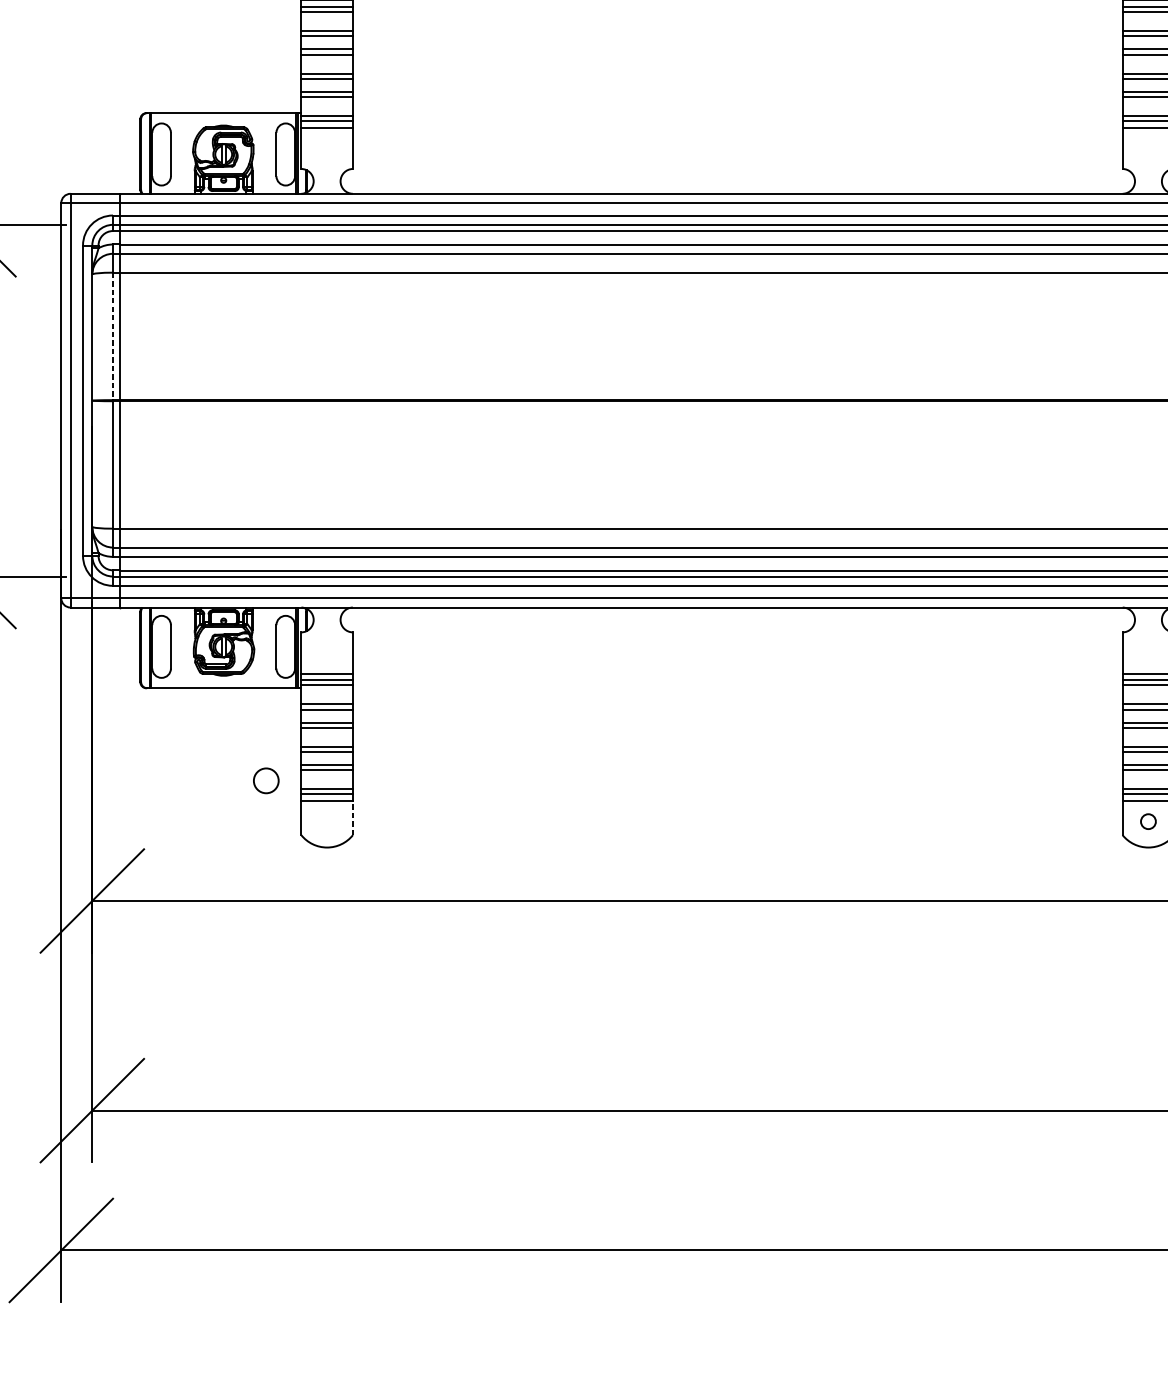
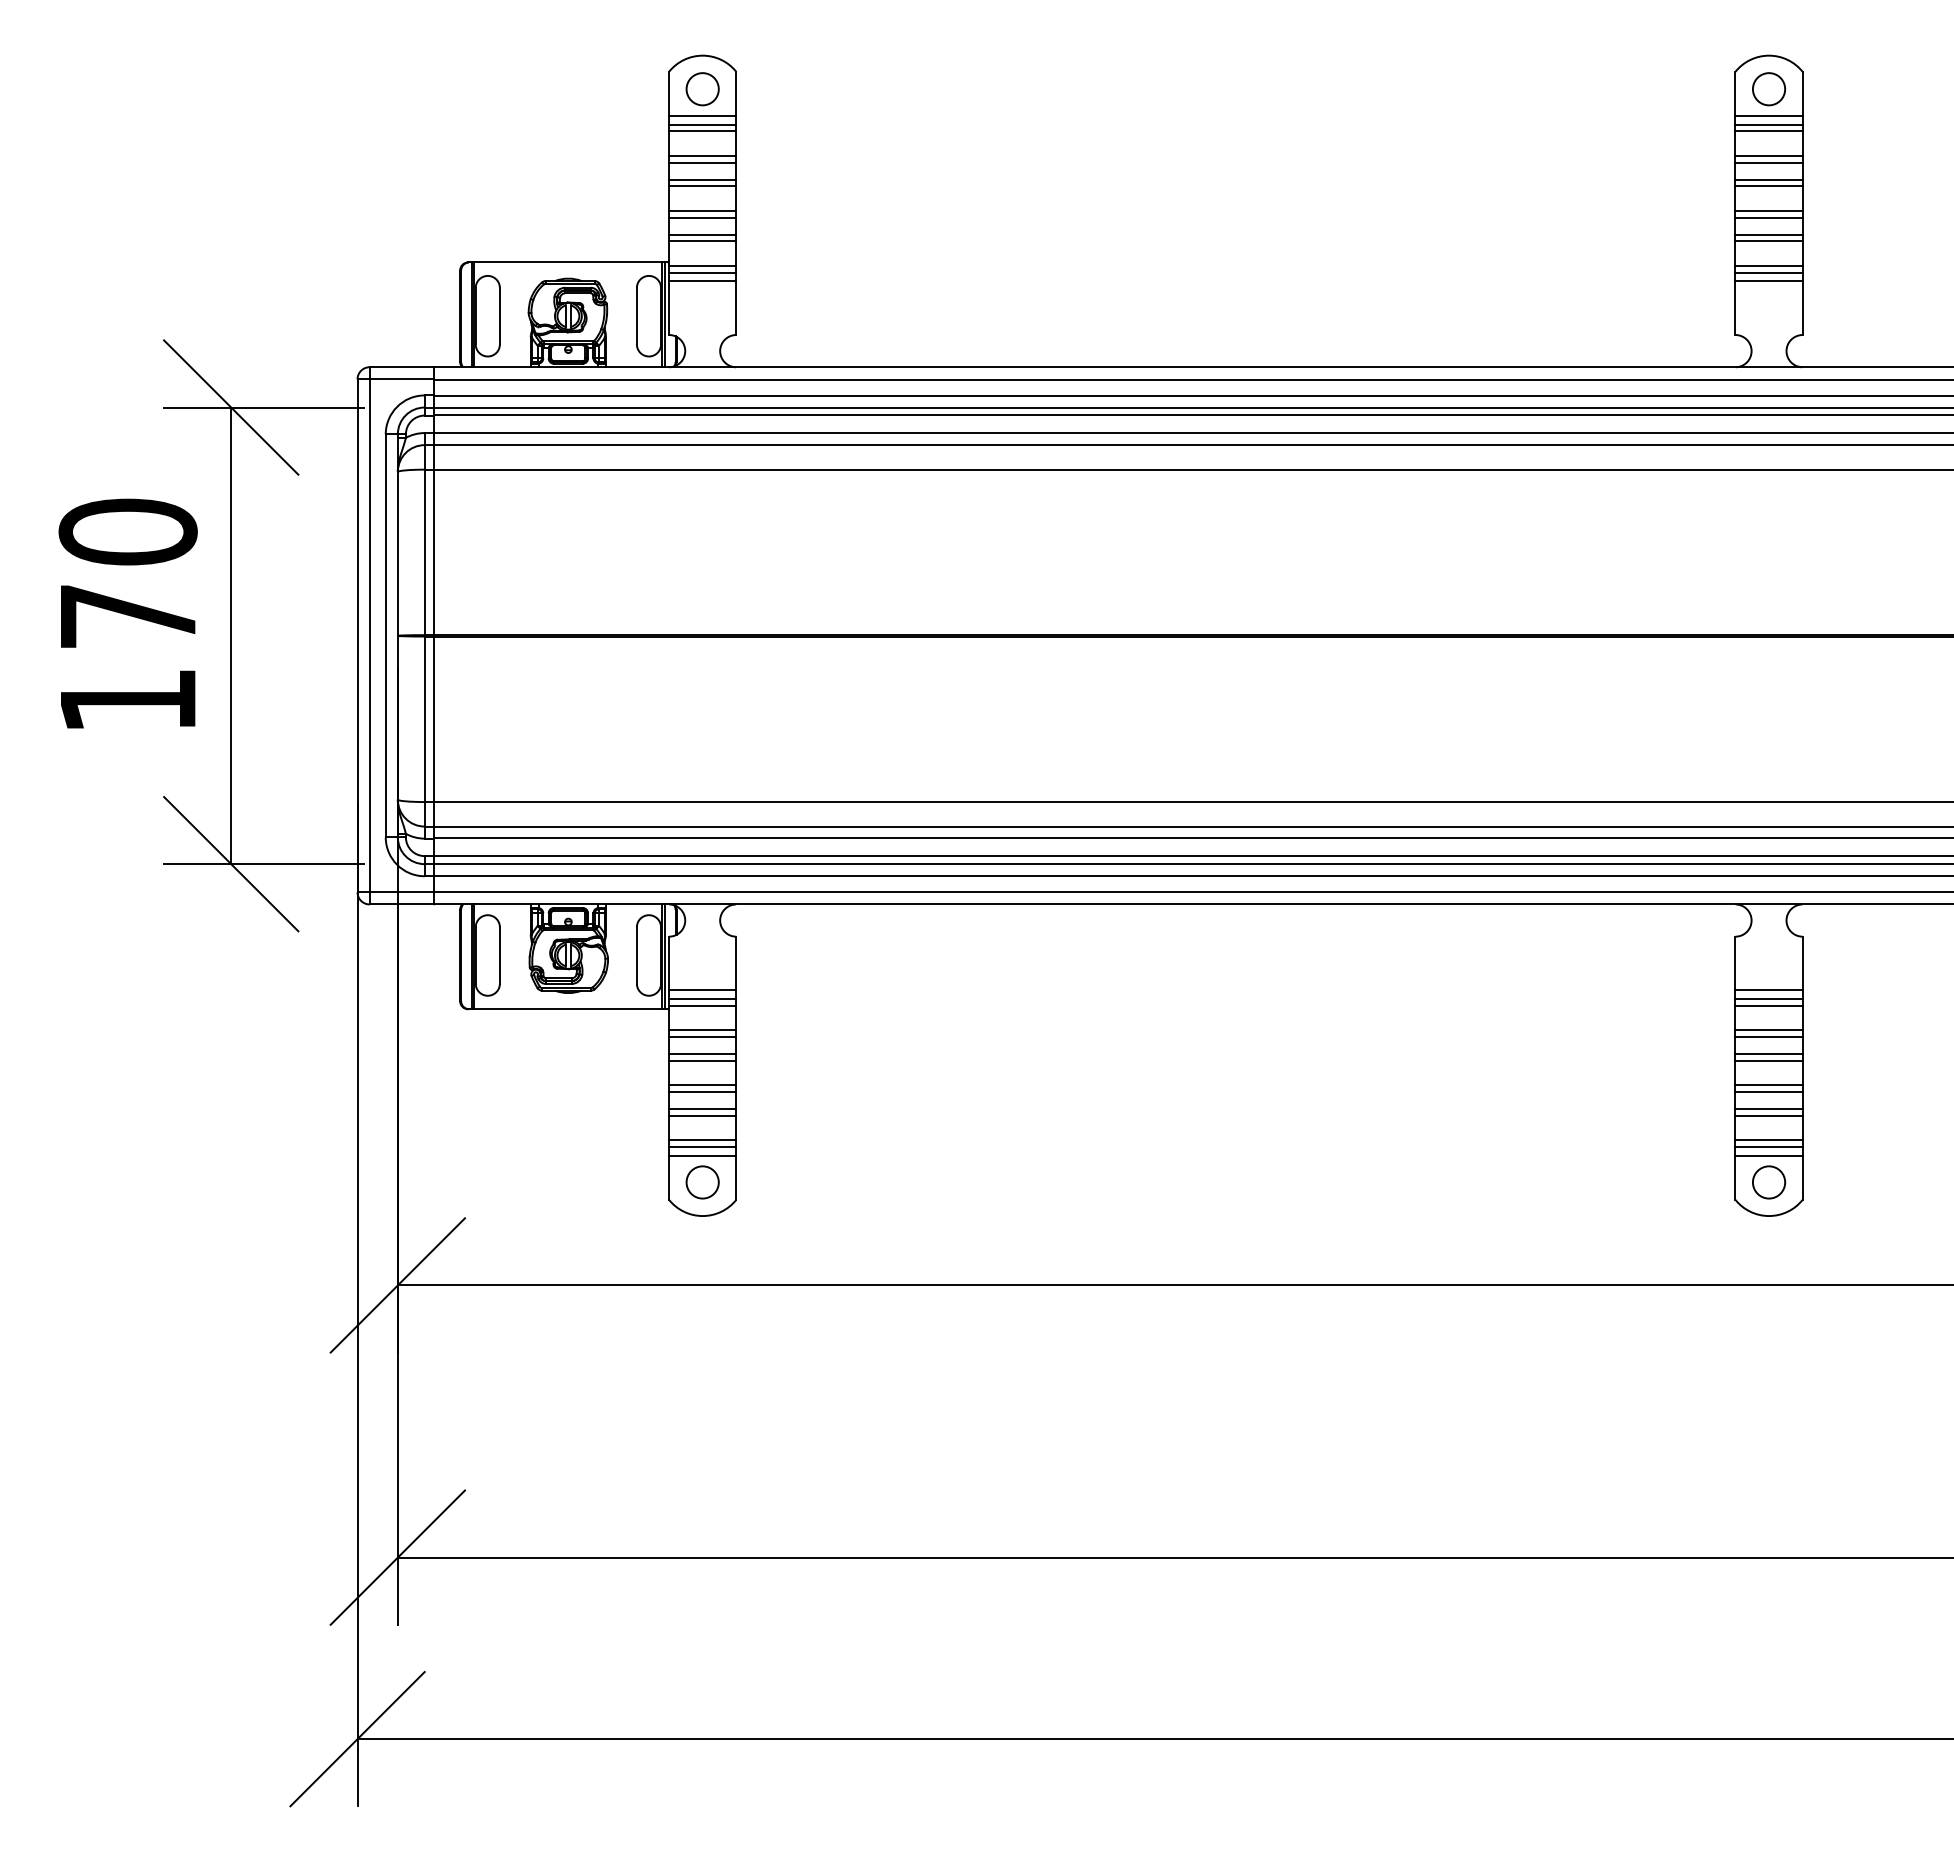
line: (112, 336) -> (424, 552), dashed -> solid
circle: (266, 780) -> (702, 1182), moved
line: (353, 817) -> (736, 1177), dashed -> solid
circle: (1148, 821) -> (1768, 1182), size x1.67

